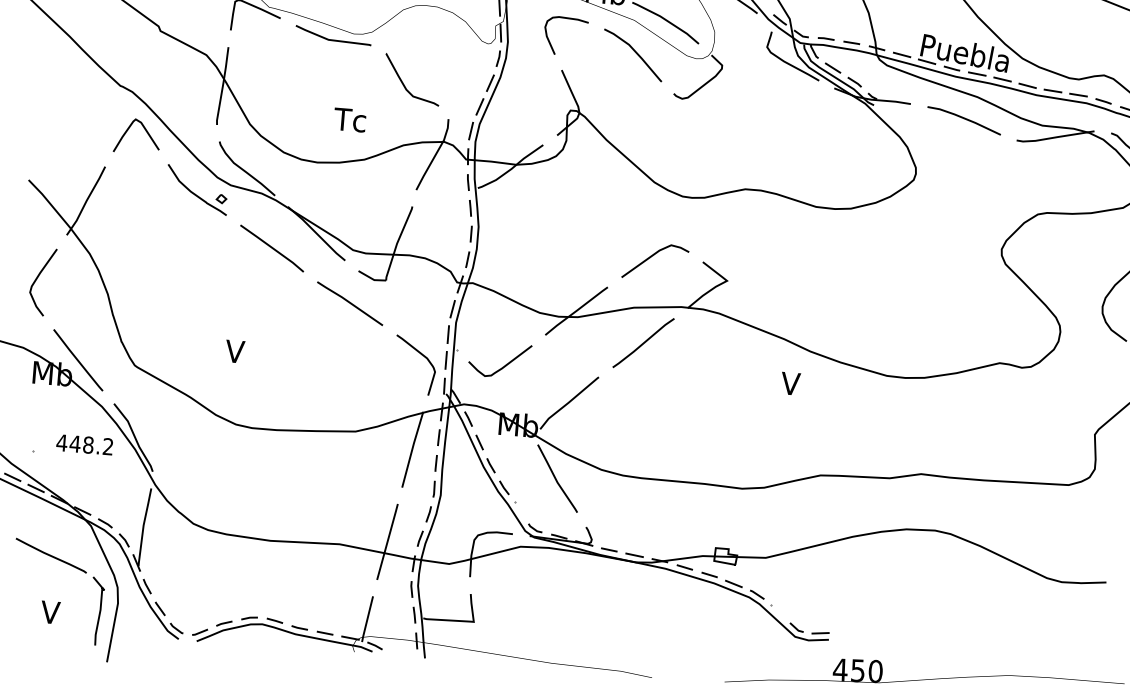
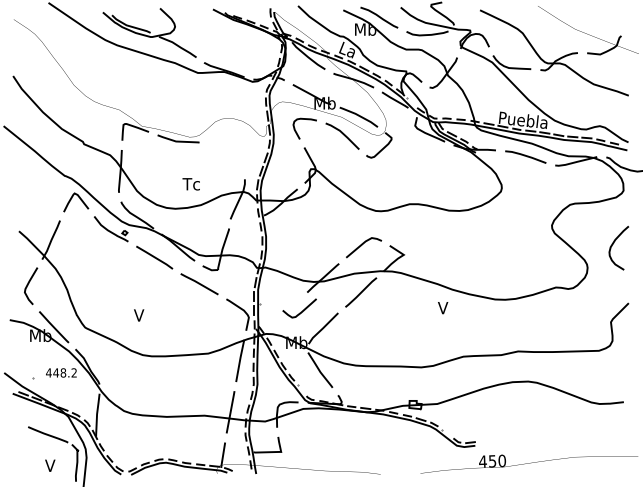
curve: (404, 82) -> (219, 161), removed
curve: (504, 364) -> (302, 310), moved

